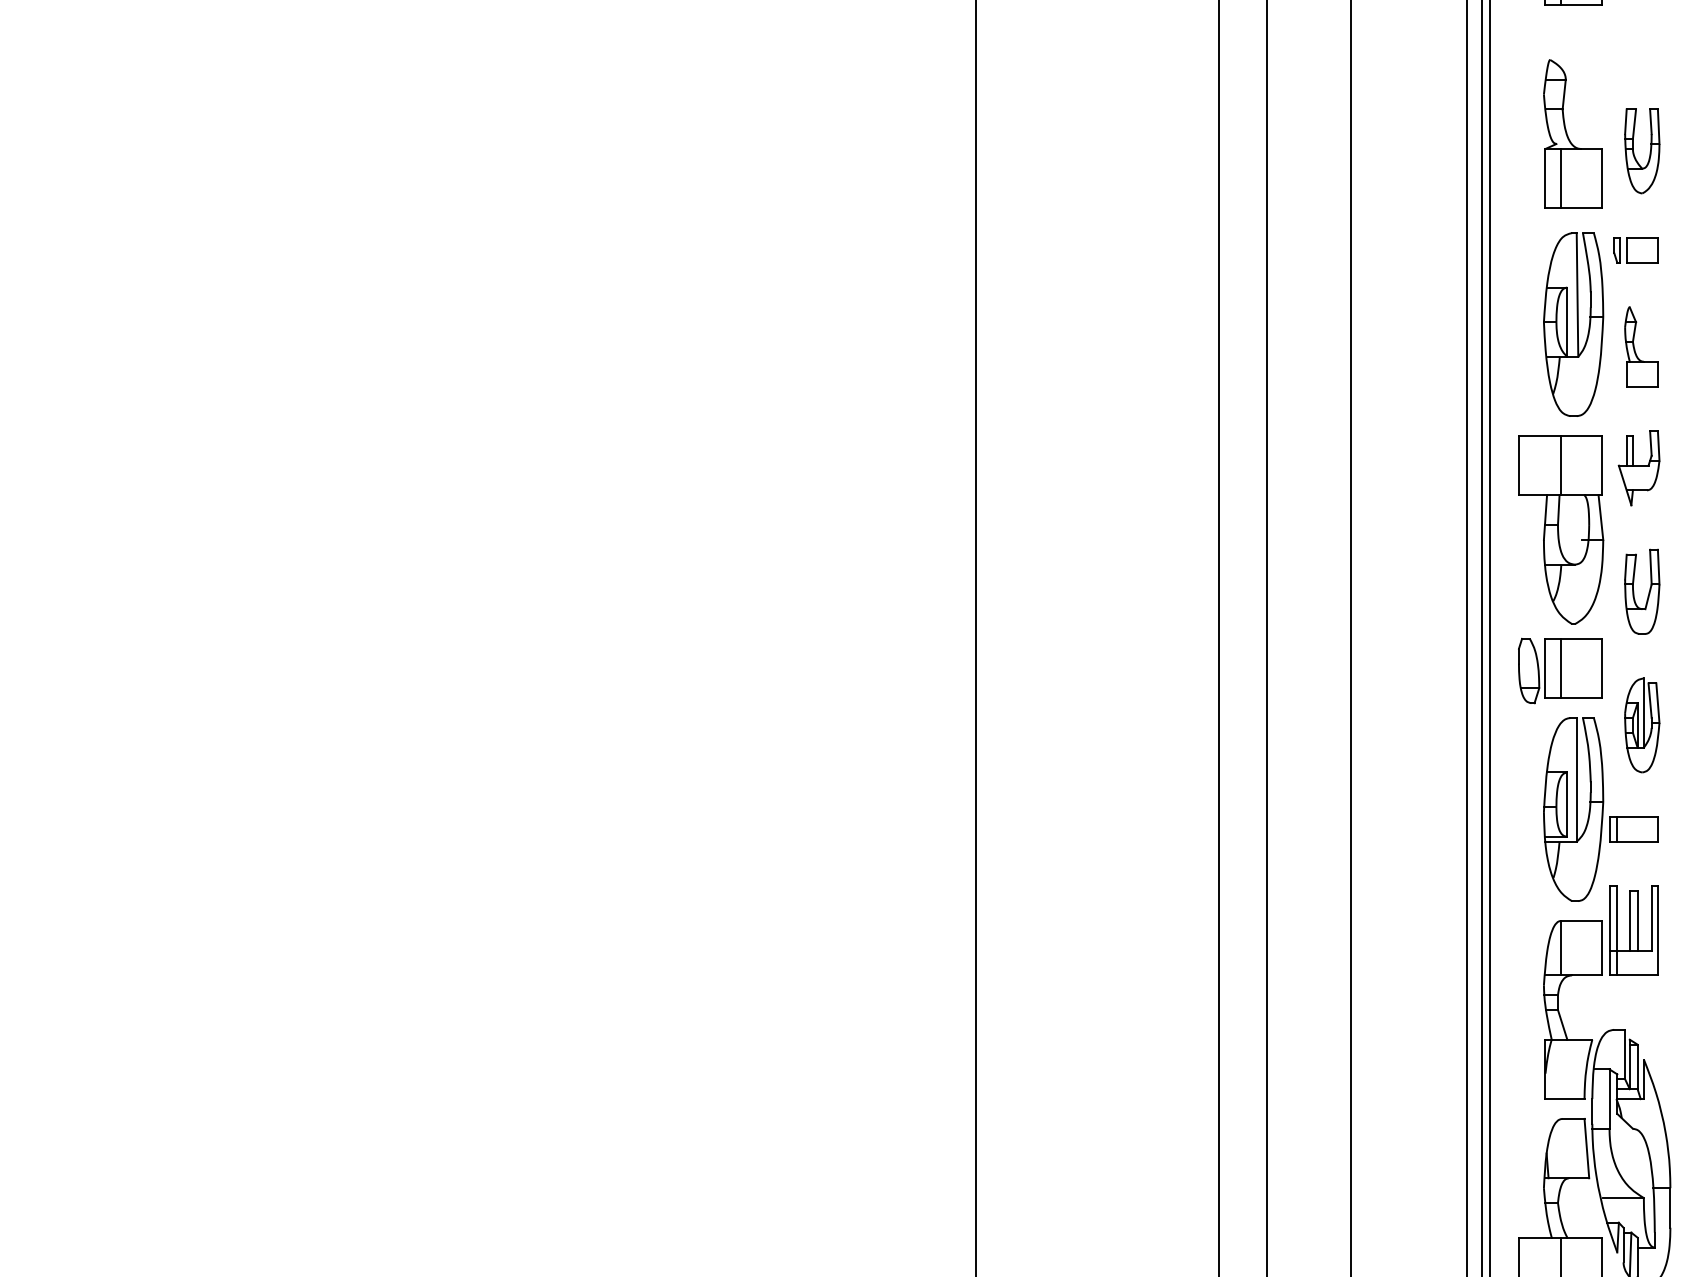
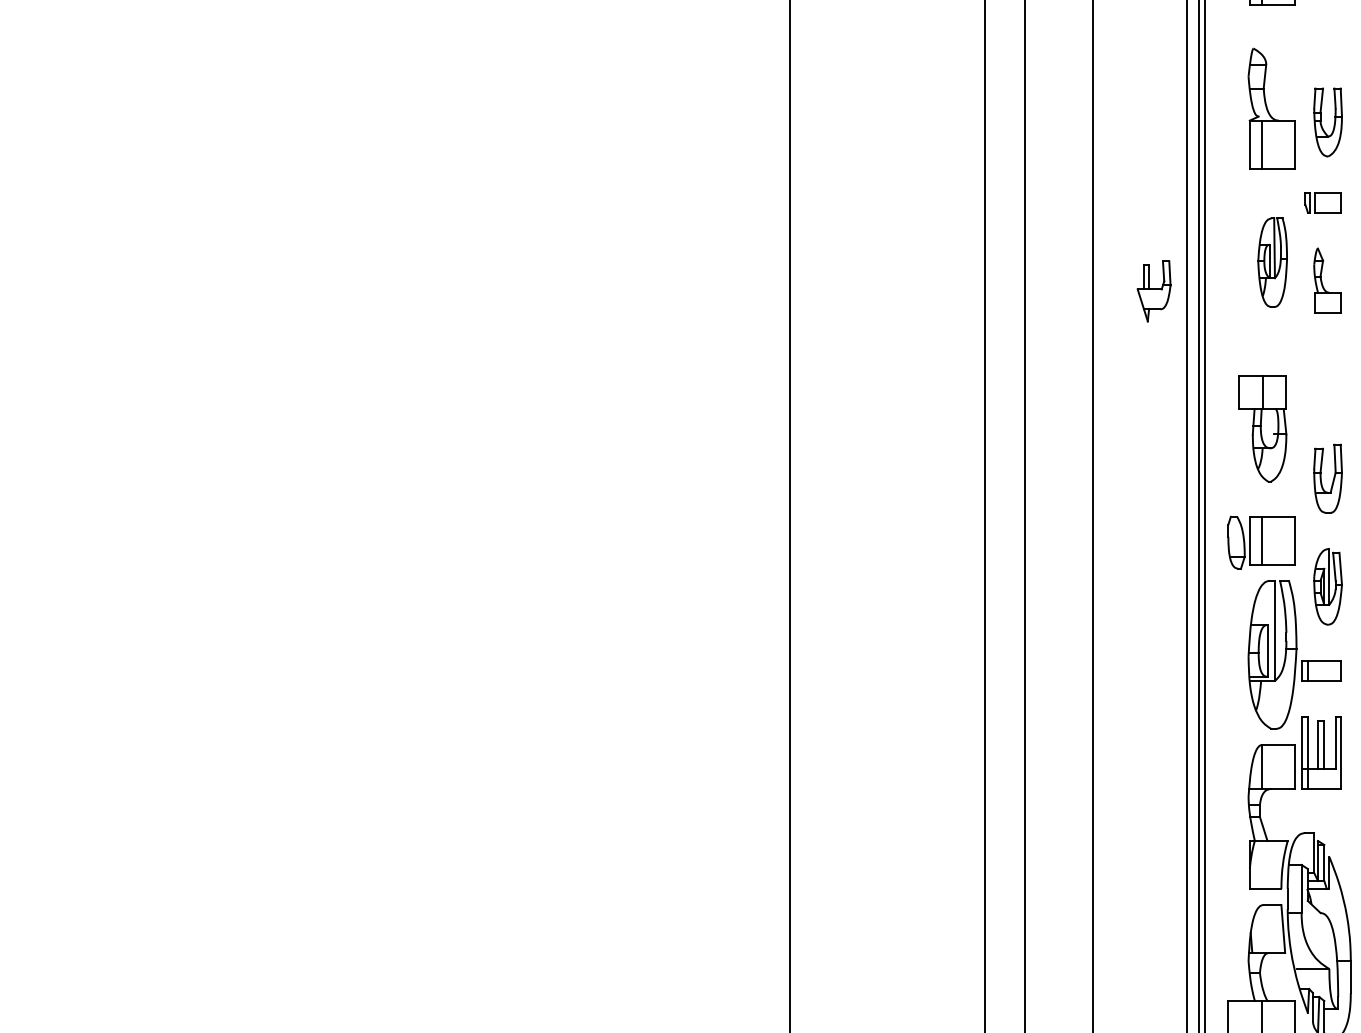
part: (1573, 324) -> (1272, 262), size x0.6
part: (1638, 468) -> (1153, 291), moved
part: (1561, 529) -> (1262, 428), size x0.7

